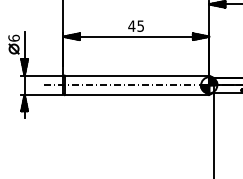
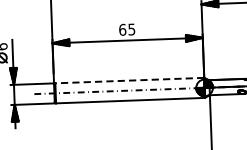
text: (131, 25) -> (122, 29), 45 -> 65
line: (136, 75) -> (129, 80), solid -> dashed

